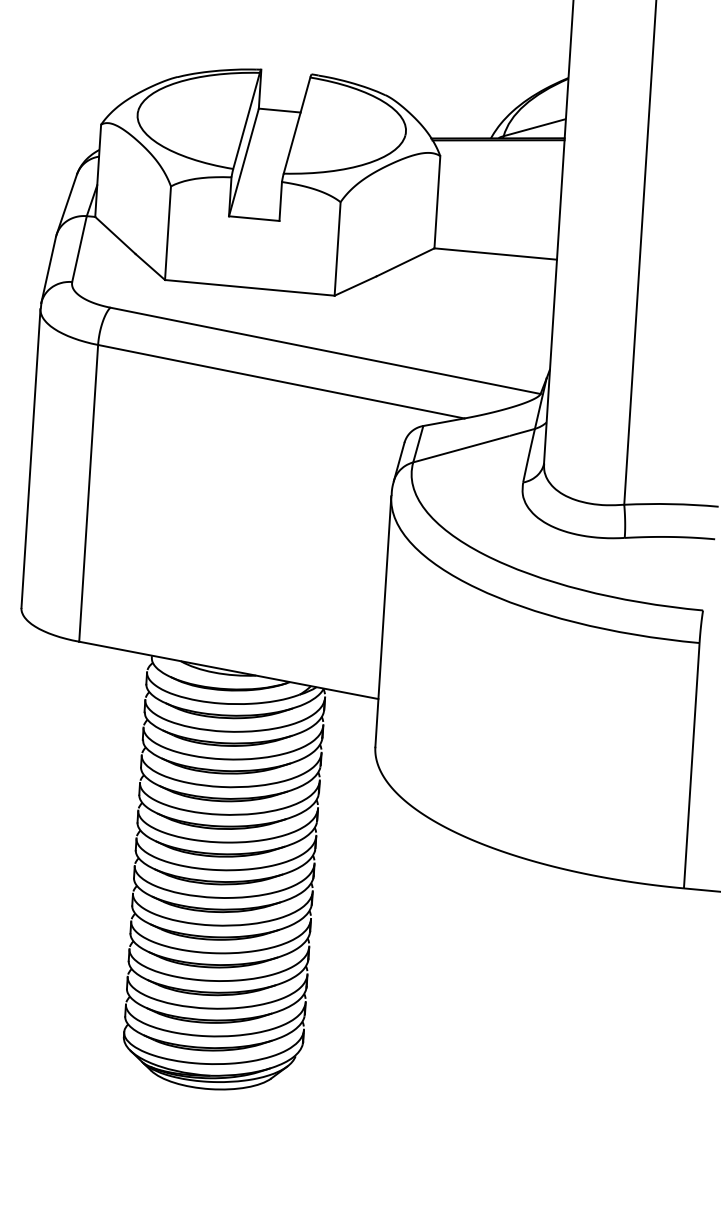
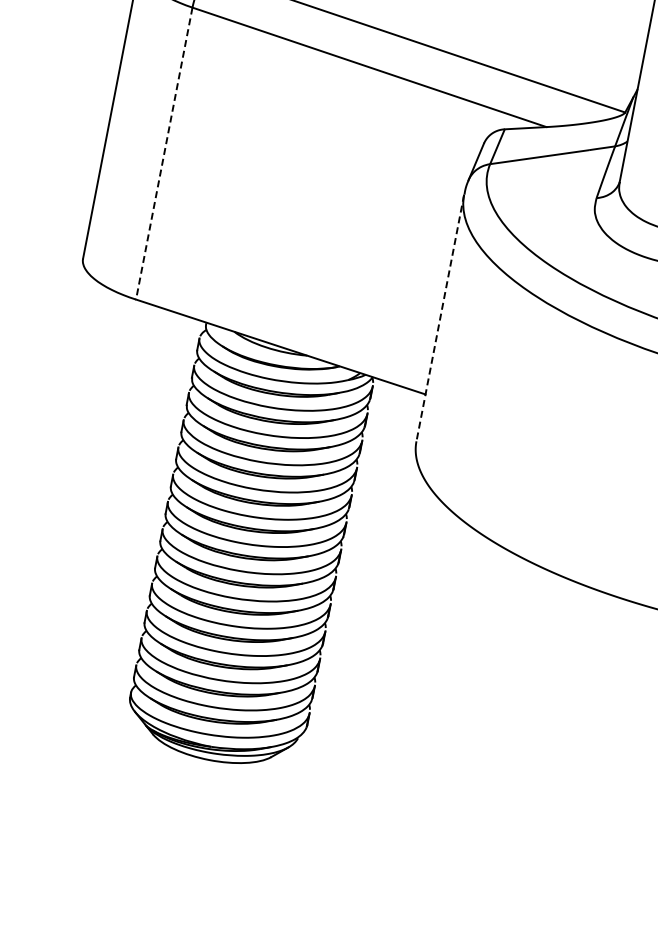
line: (88, 493) -> (164, 153), solid -> dashed
line: (383, 621) -> (440, 318), solid -> dashed

